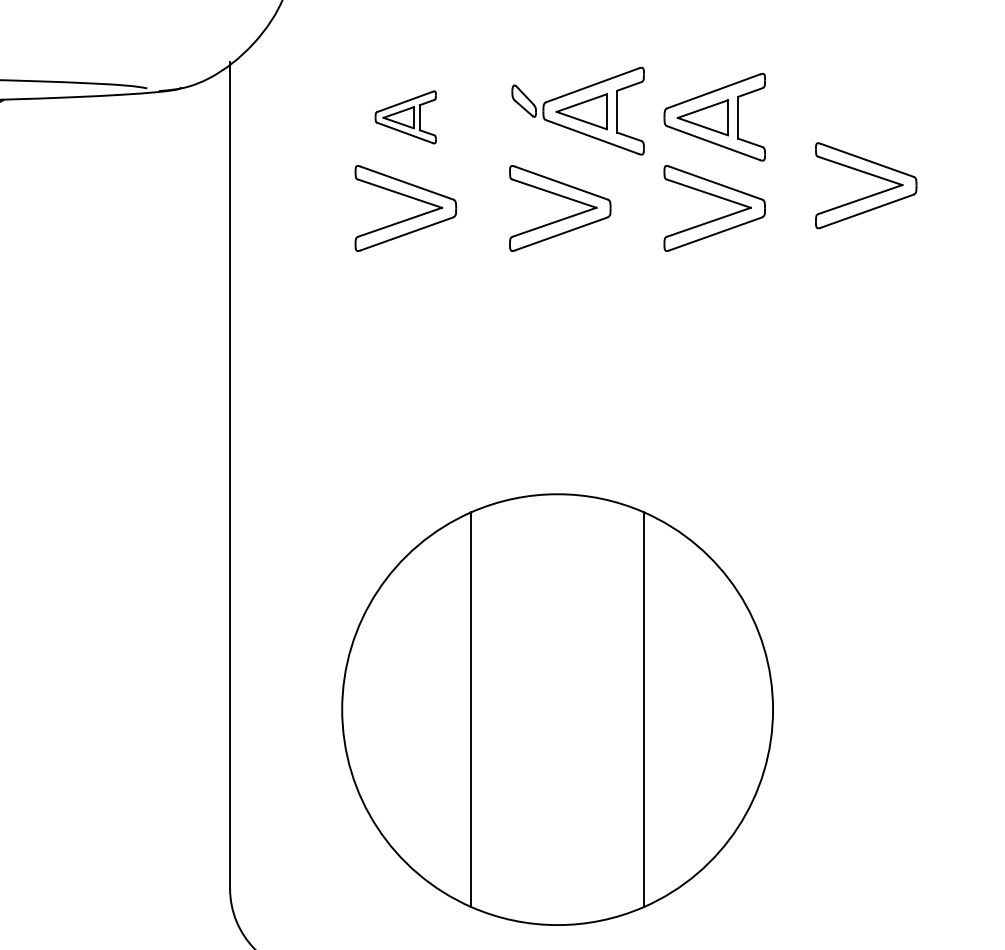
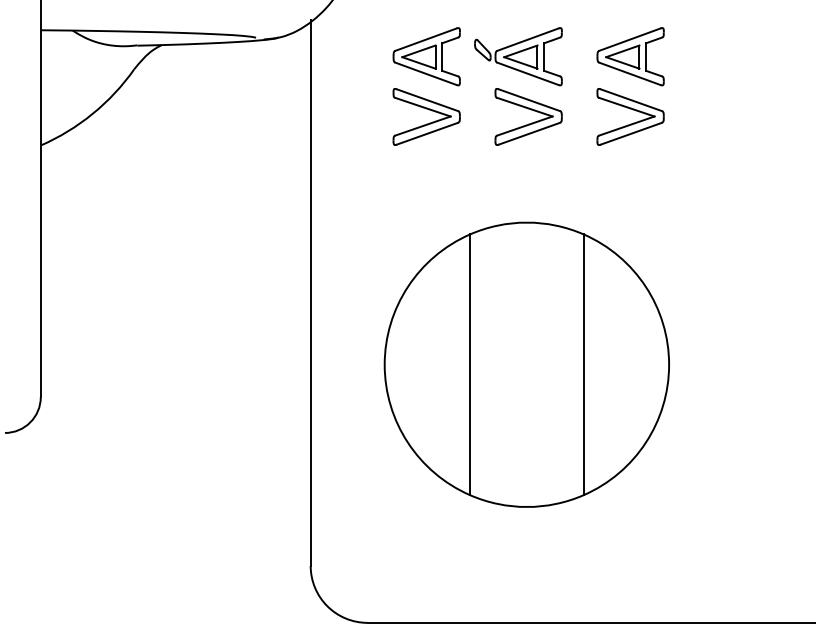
part: (578, 110) -> (518, 56), moved
part: (405, 116) -> (426, 56), size x1.67
part: (870, 175) -> (733, 95), removed
part: (557, 709) -> (526, 364), moved

